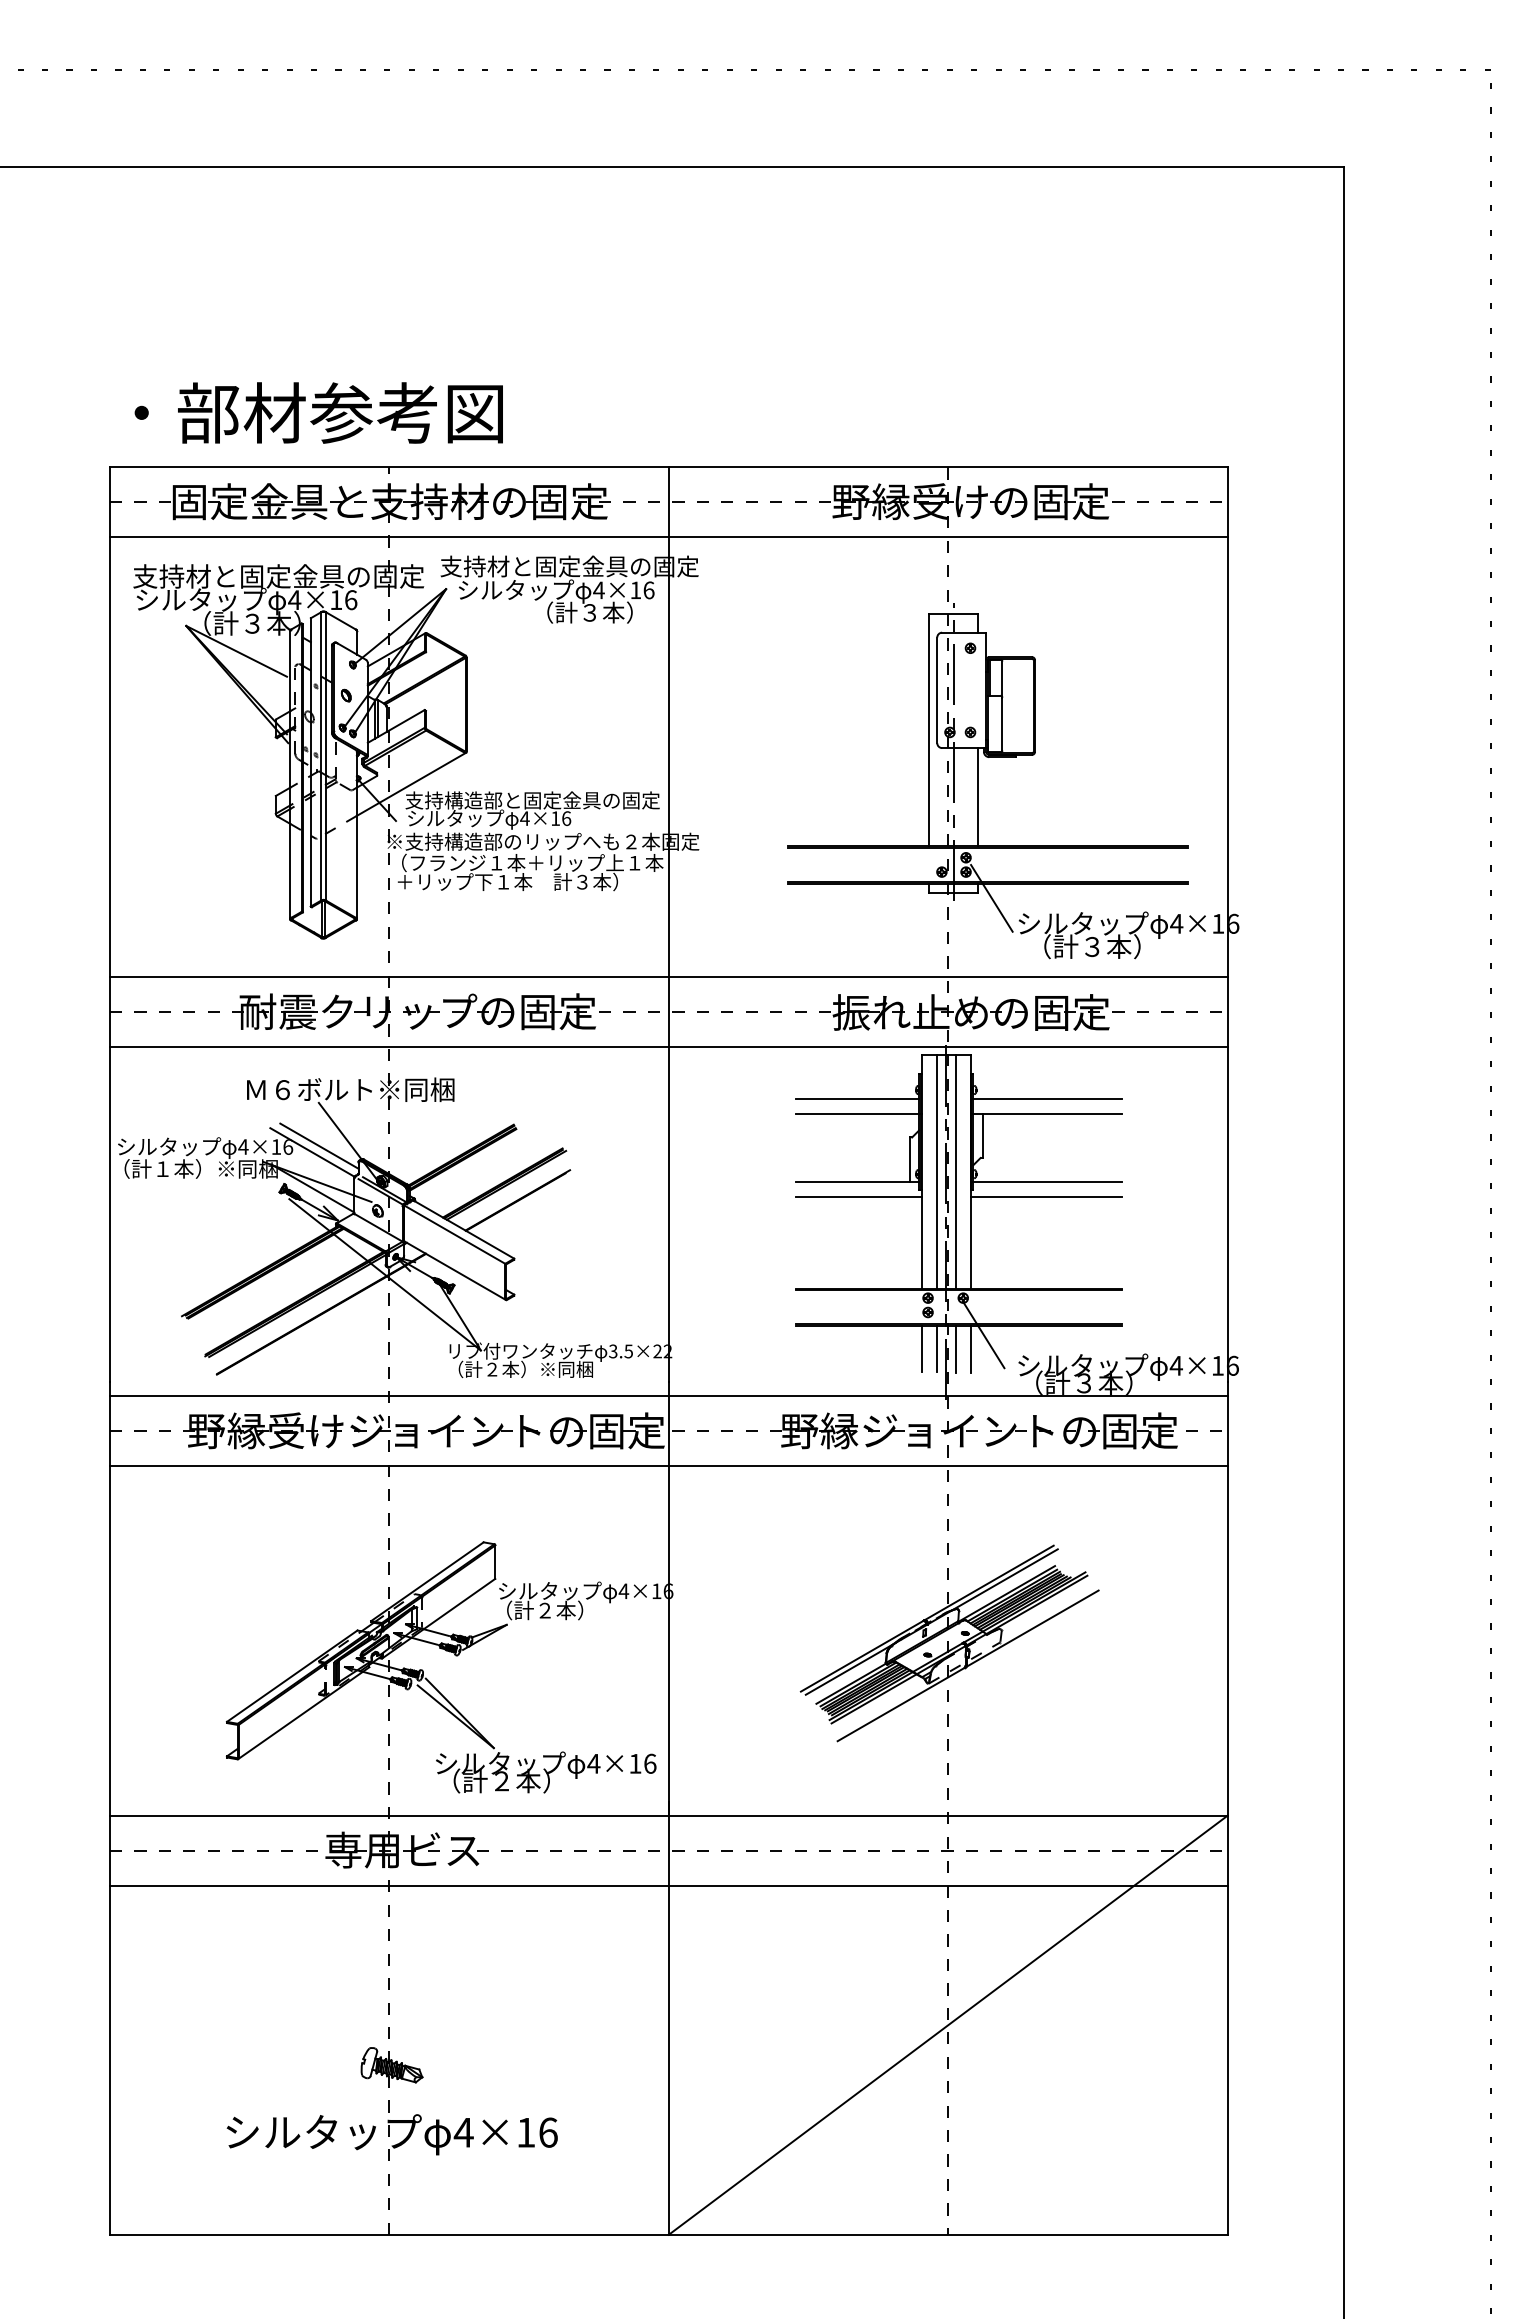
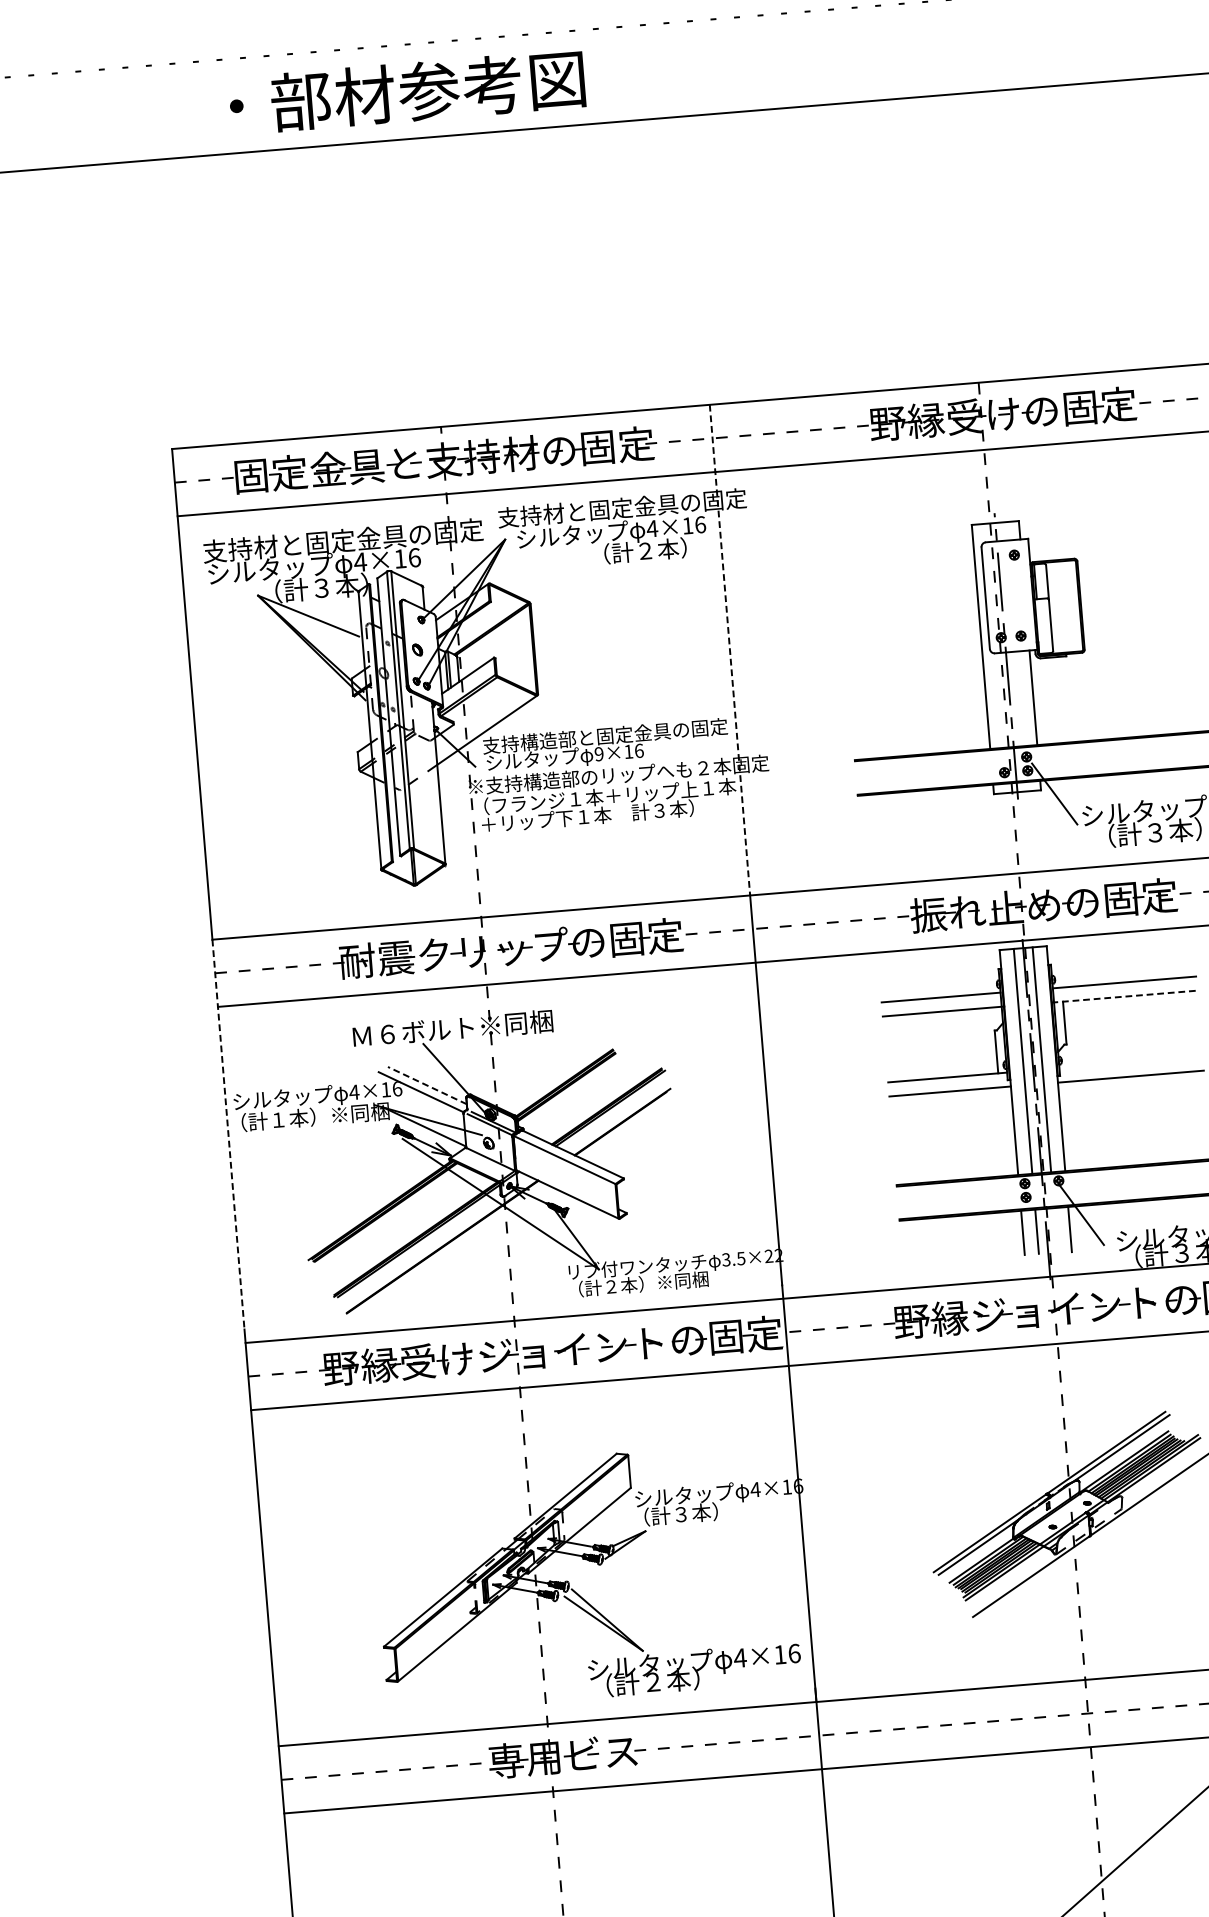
text: (318, 412) -> (406, 91), moved
text: (589, 612) -> (644, 550), （計３本） -> （計２本）
line: (668, 722) -> (729, 650), solid -> dashed
text: (524, 818) -> (598, 754), 4×16 -> 9×16
line: (1046, 1113) -> (1124, 996), solid -> dashed
line: (319, 1145) -> (427, 1084), solid -> dashed
line: (109, 1179) -> (228, 1134), solid -> dashed
line: (1047, 1182) -> (1130, 1062), removed
line: (956, 1348) -> (1056, 1229), removed
text: (544, 1610) -> (680, 1514), （計２本） -> （計３本）

